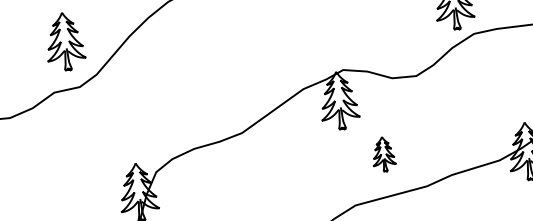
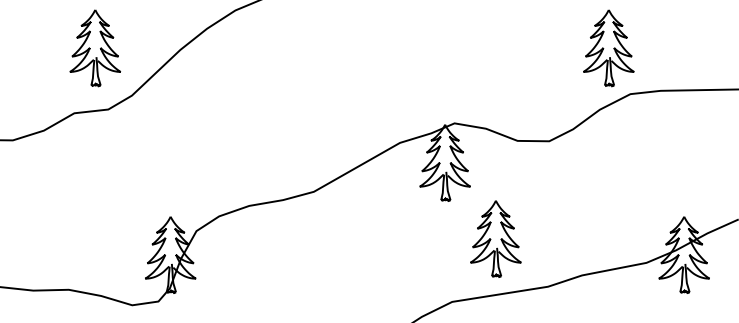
part: (383, 153) -> (495, 238), size x1.67

